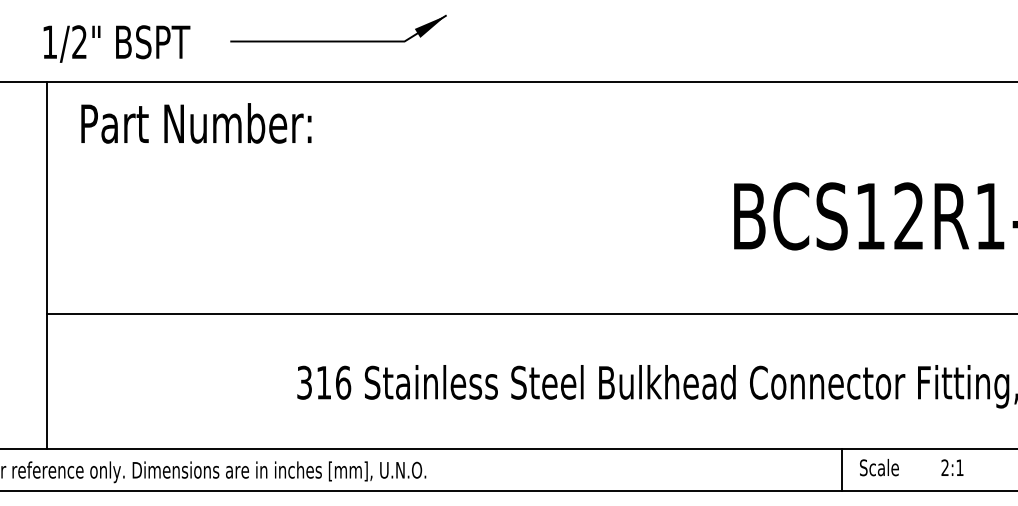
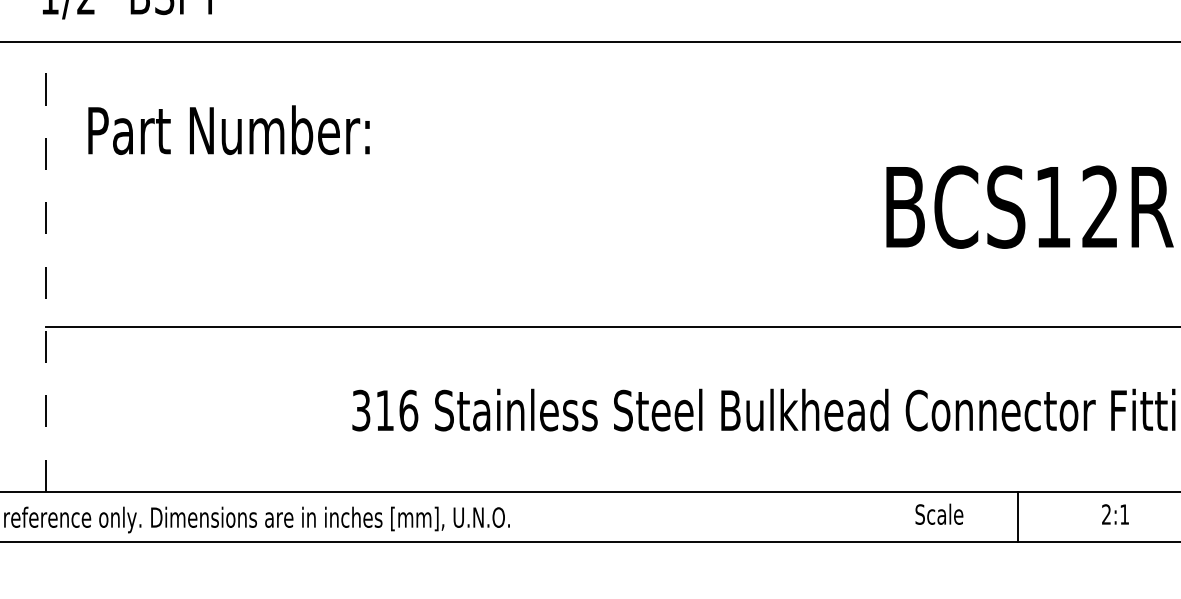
text: (196, 123) -> (229, 130), moved
line: (46, 265) -> (45, 267), solid -> dashed
text: (879, 467) -> (939, 514), moved
text: (952, 467) -> (1115, 514), moved

